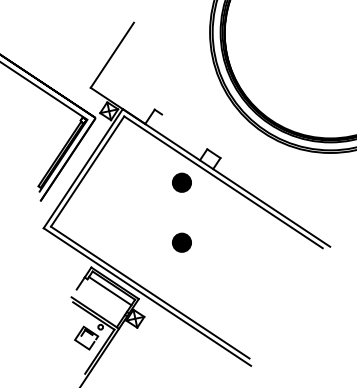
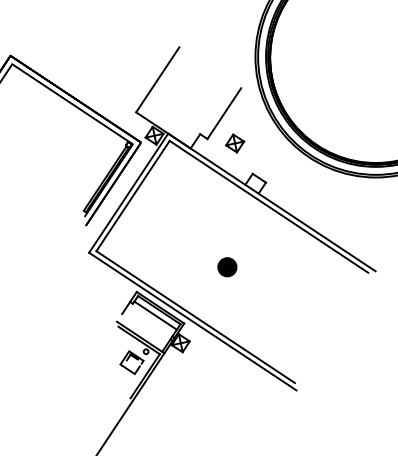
line: (179, 88) -> (224, 113), added
part: (190, 118) -> (235, 143), added
part: (182, 182) -> (227, 207), removed

